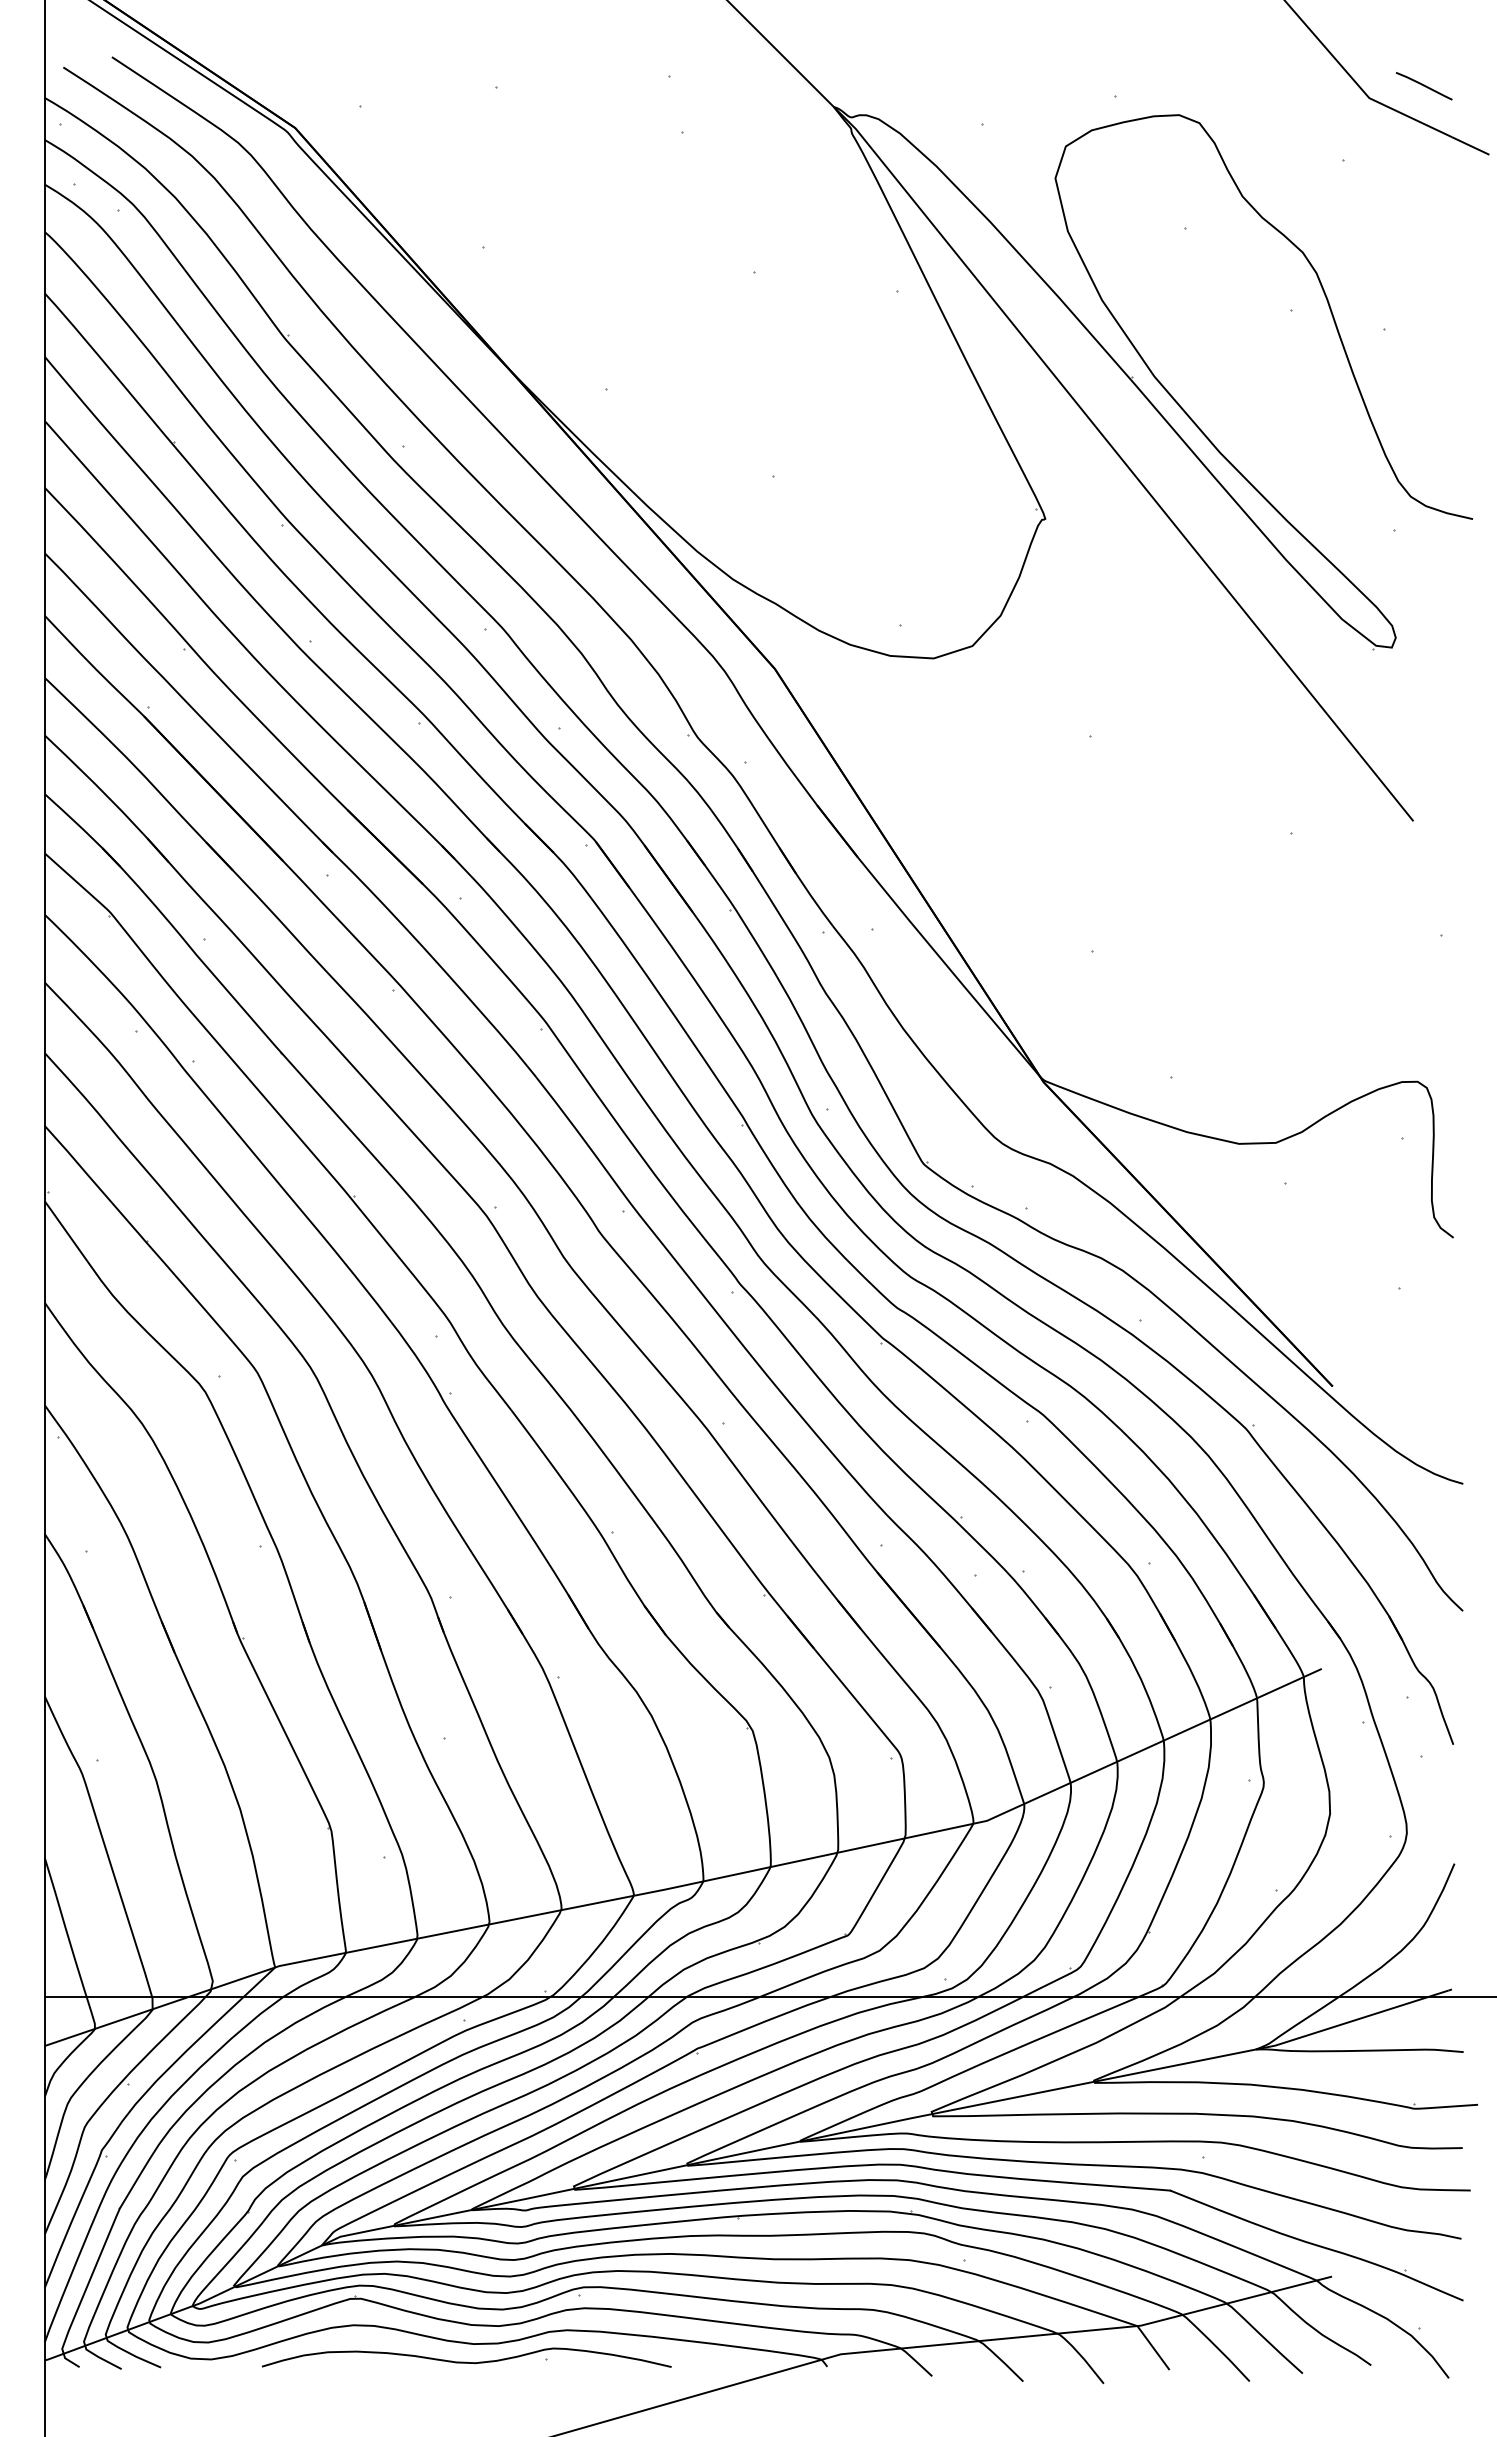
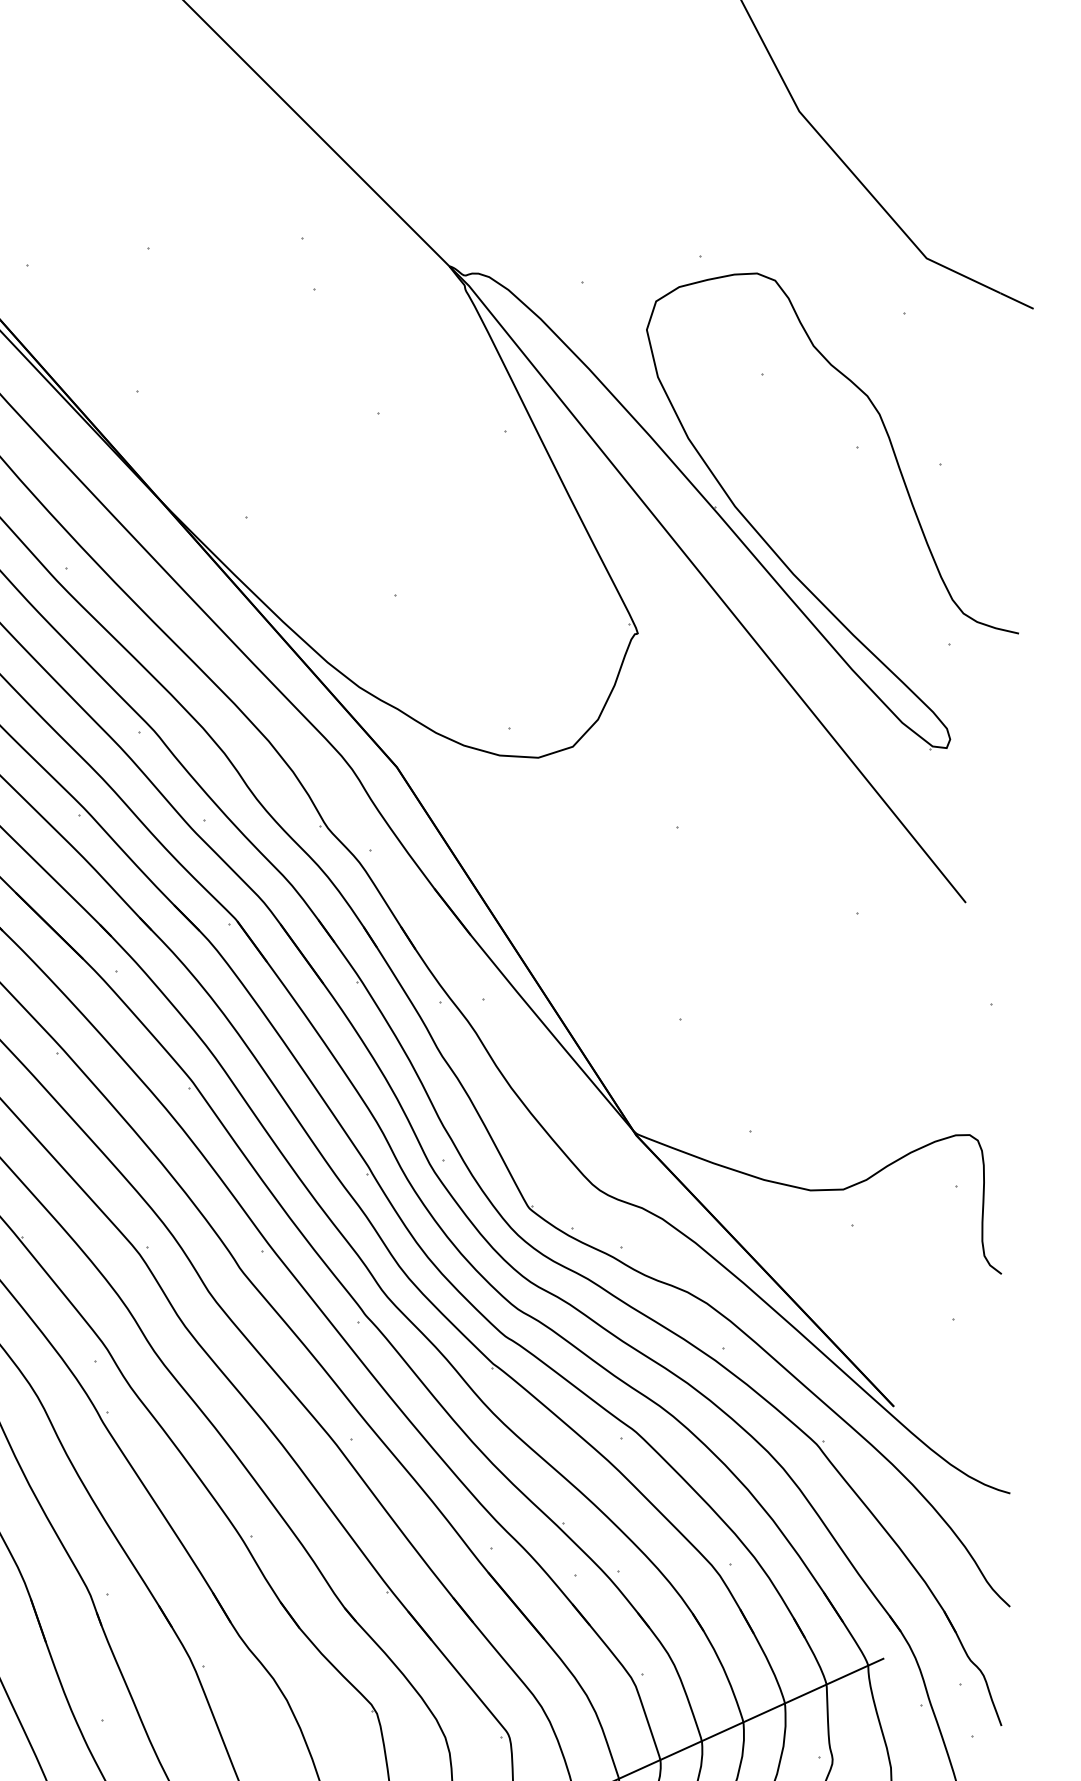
line: (1423, 86) -> (974, 247), removed

